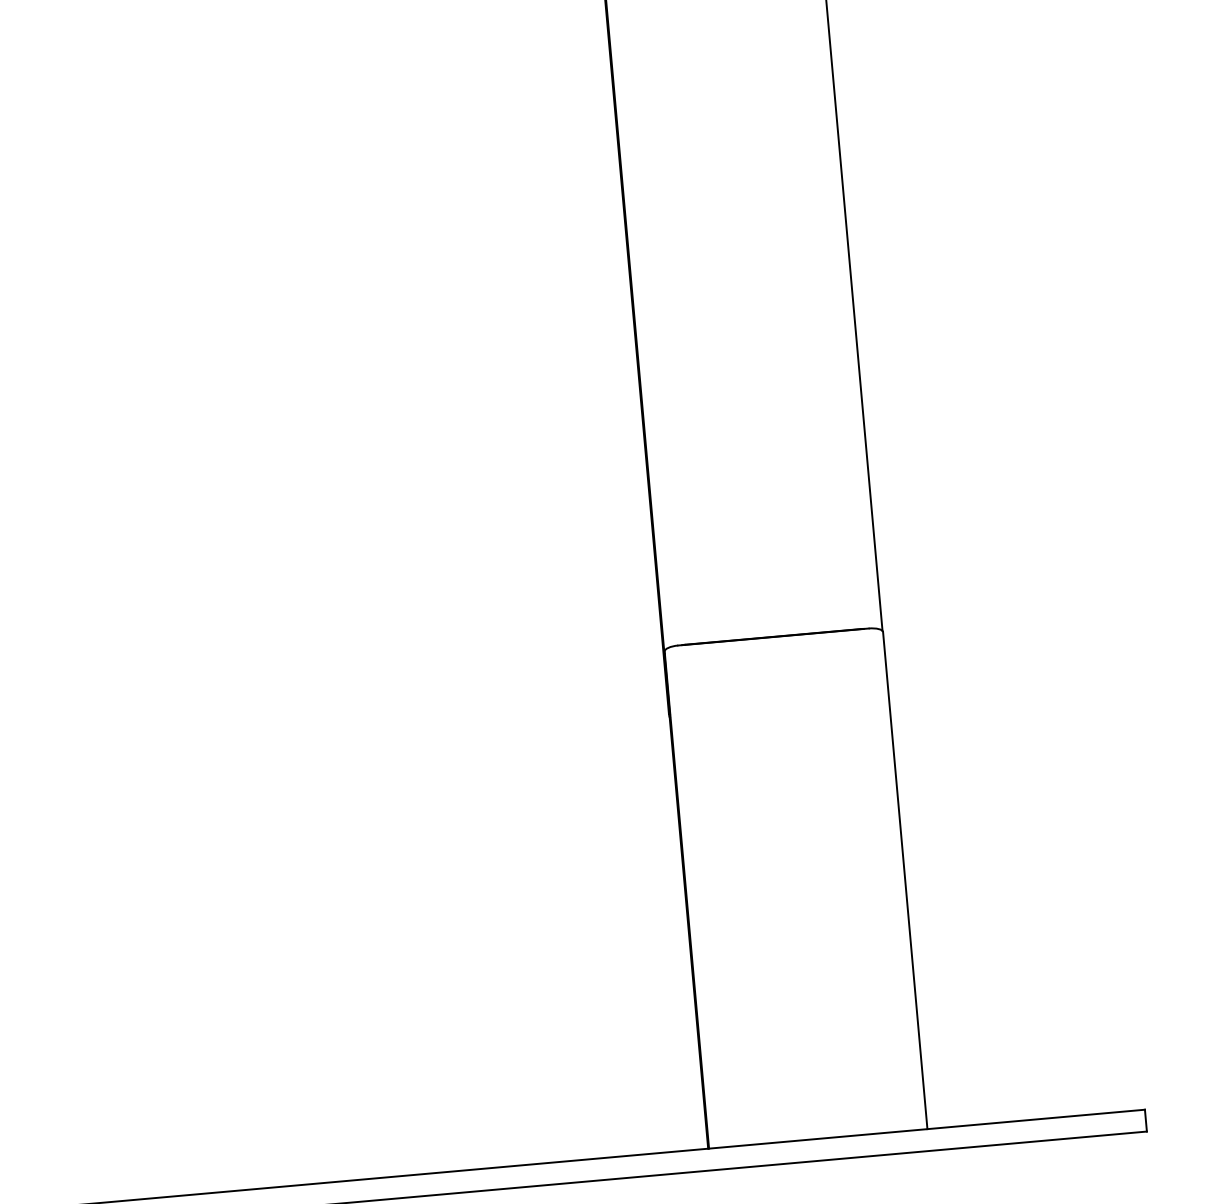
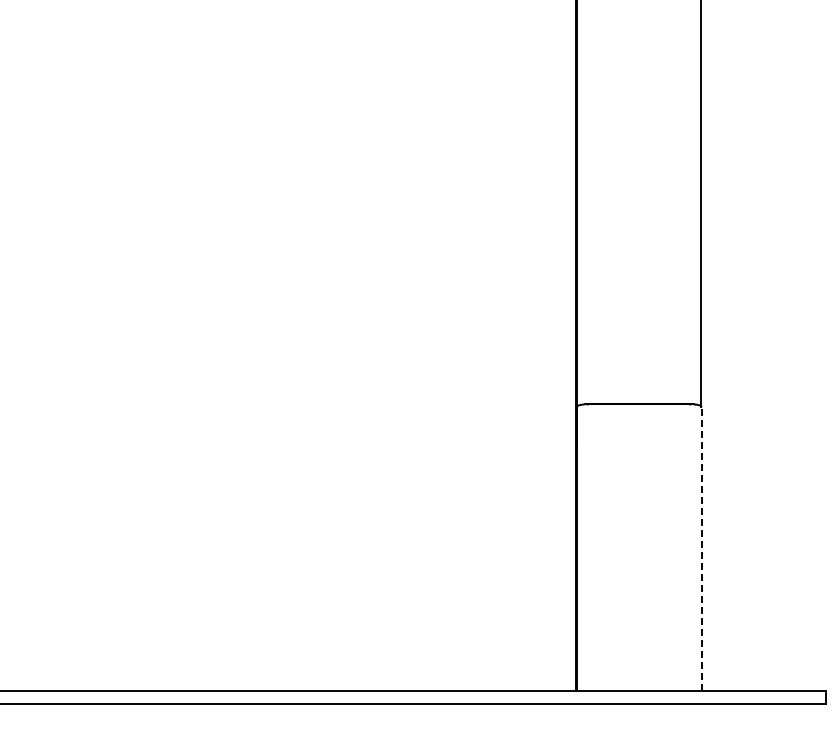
line: (904, 879) -> (701, 548), solid -> dashed

